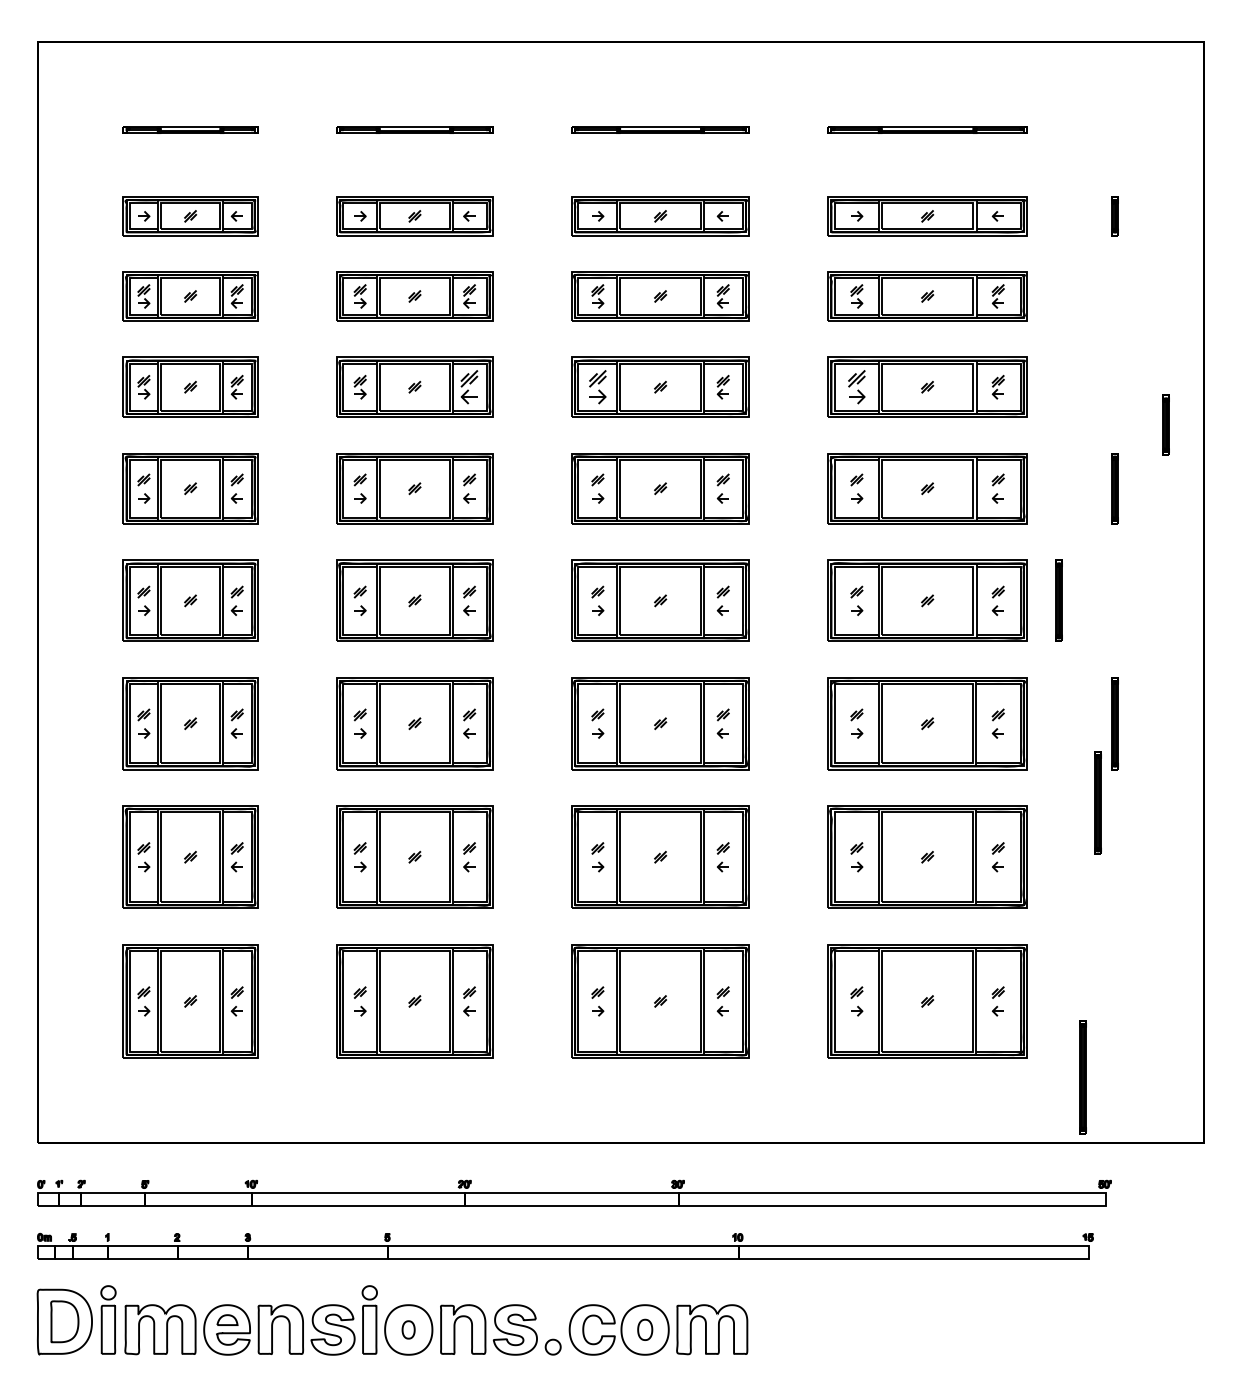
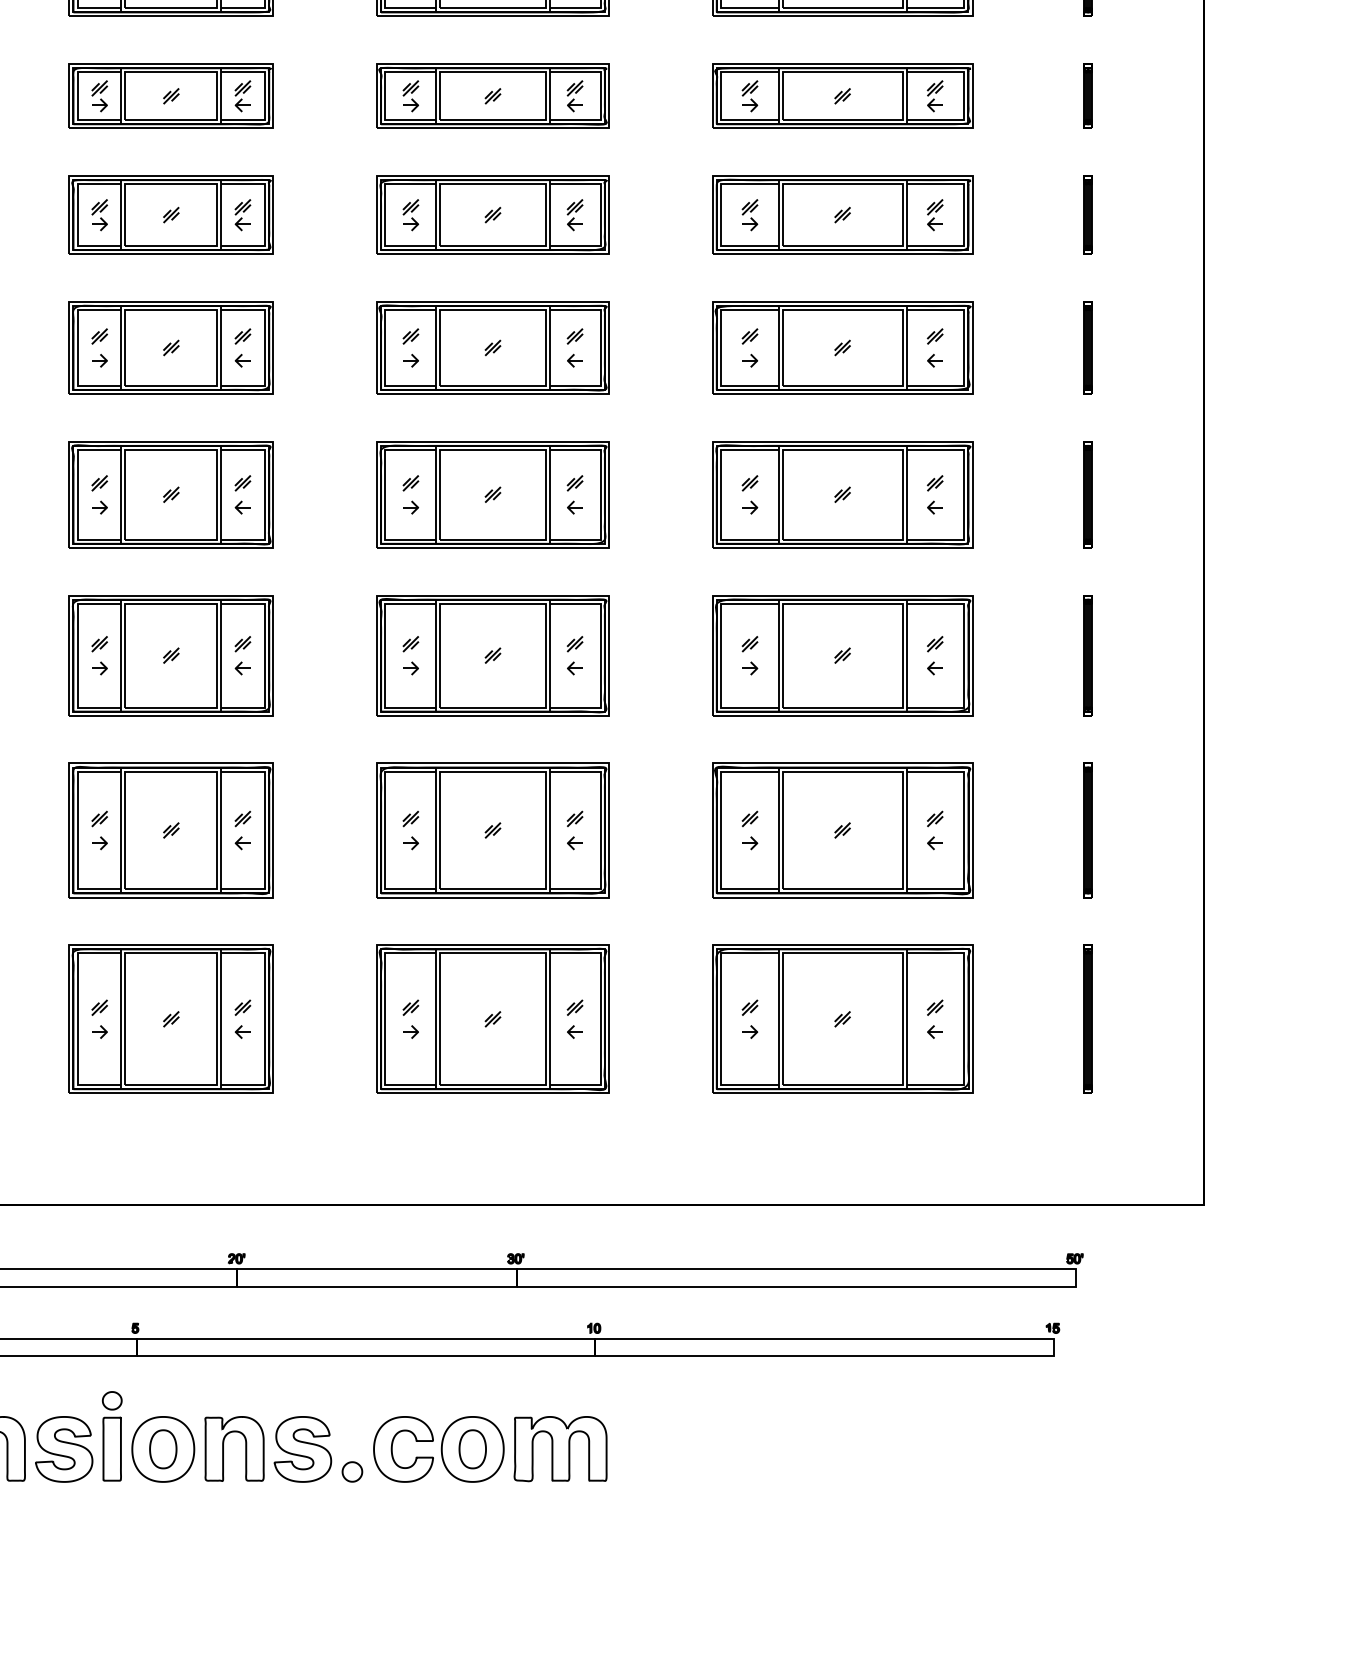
part: (1114, 296) -> (1087, 96), added
part: (469, 387) -> (242, 215), size x0.71
part: (597, 387) -> (410, 215), size x0.71
part: (856, 387) -> (749, 215), size x0.71
part: (1165, 424) -> (1087, 214), moved
part: (1058, 600) -> (1087, 494), moved
part: (1097, 802) -> (1087, 829), moved
part: (1082, 1077) -> (1087, 1019), moved
part: (408, 1329) -> (162, 1448), size x1.67
part: (645, 1329) -> (473, 1448), size x1.43

